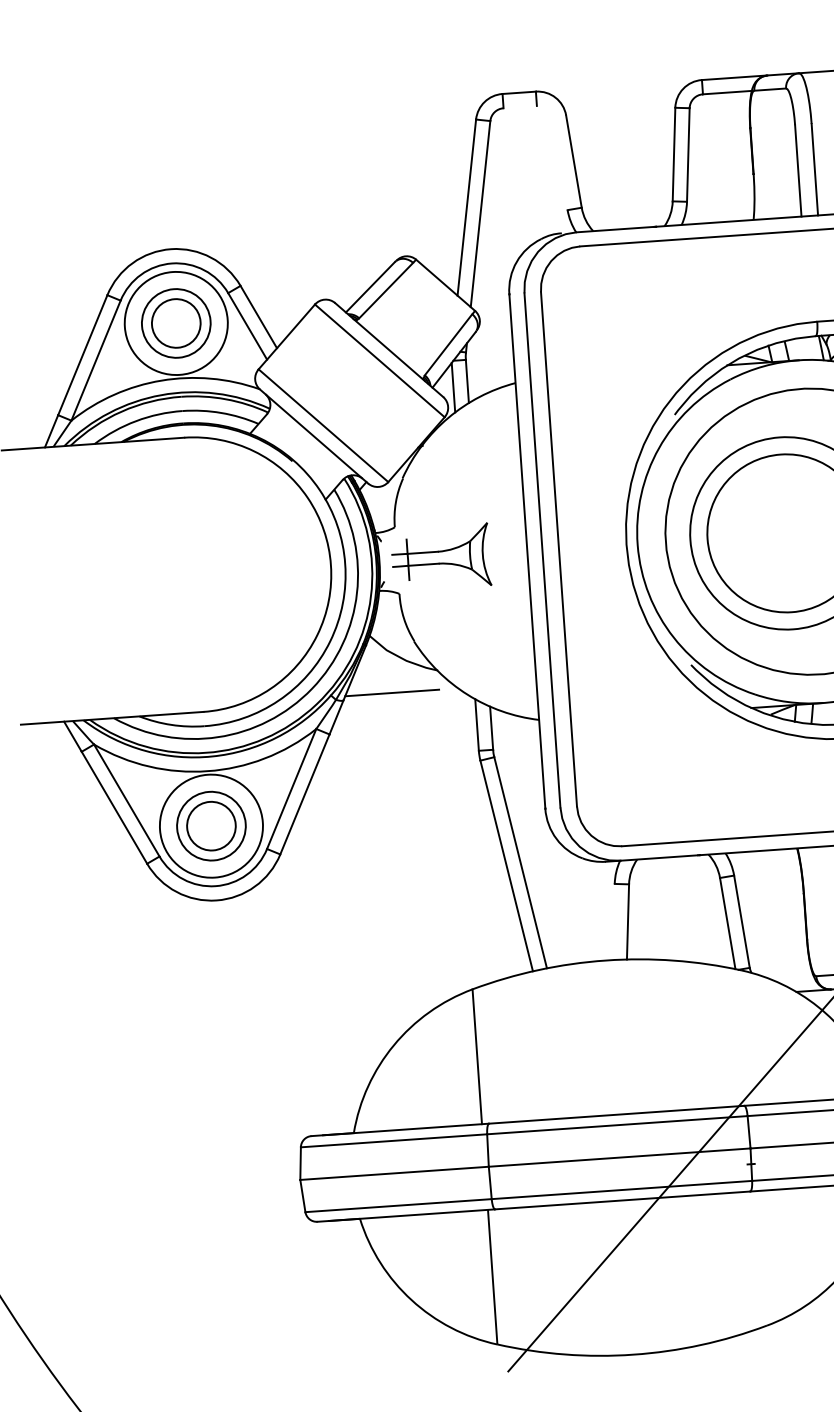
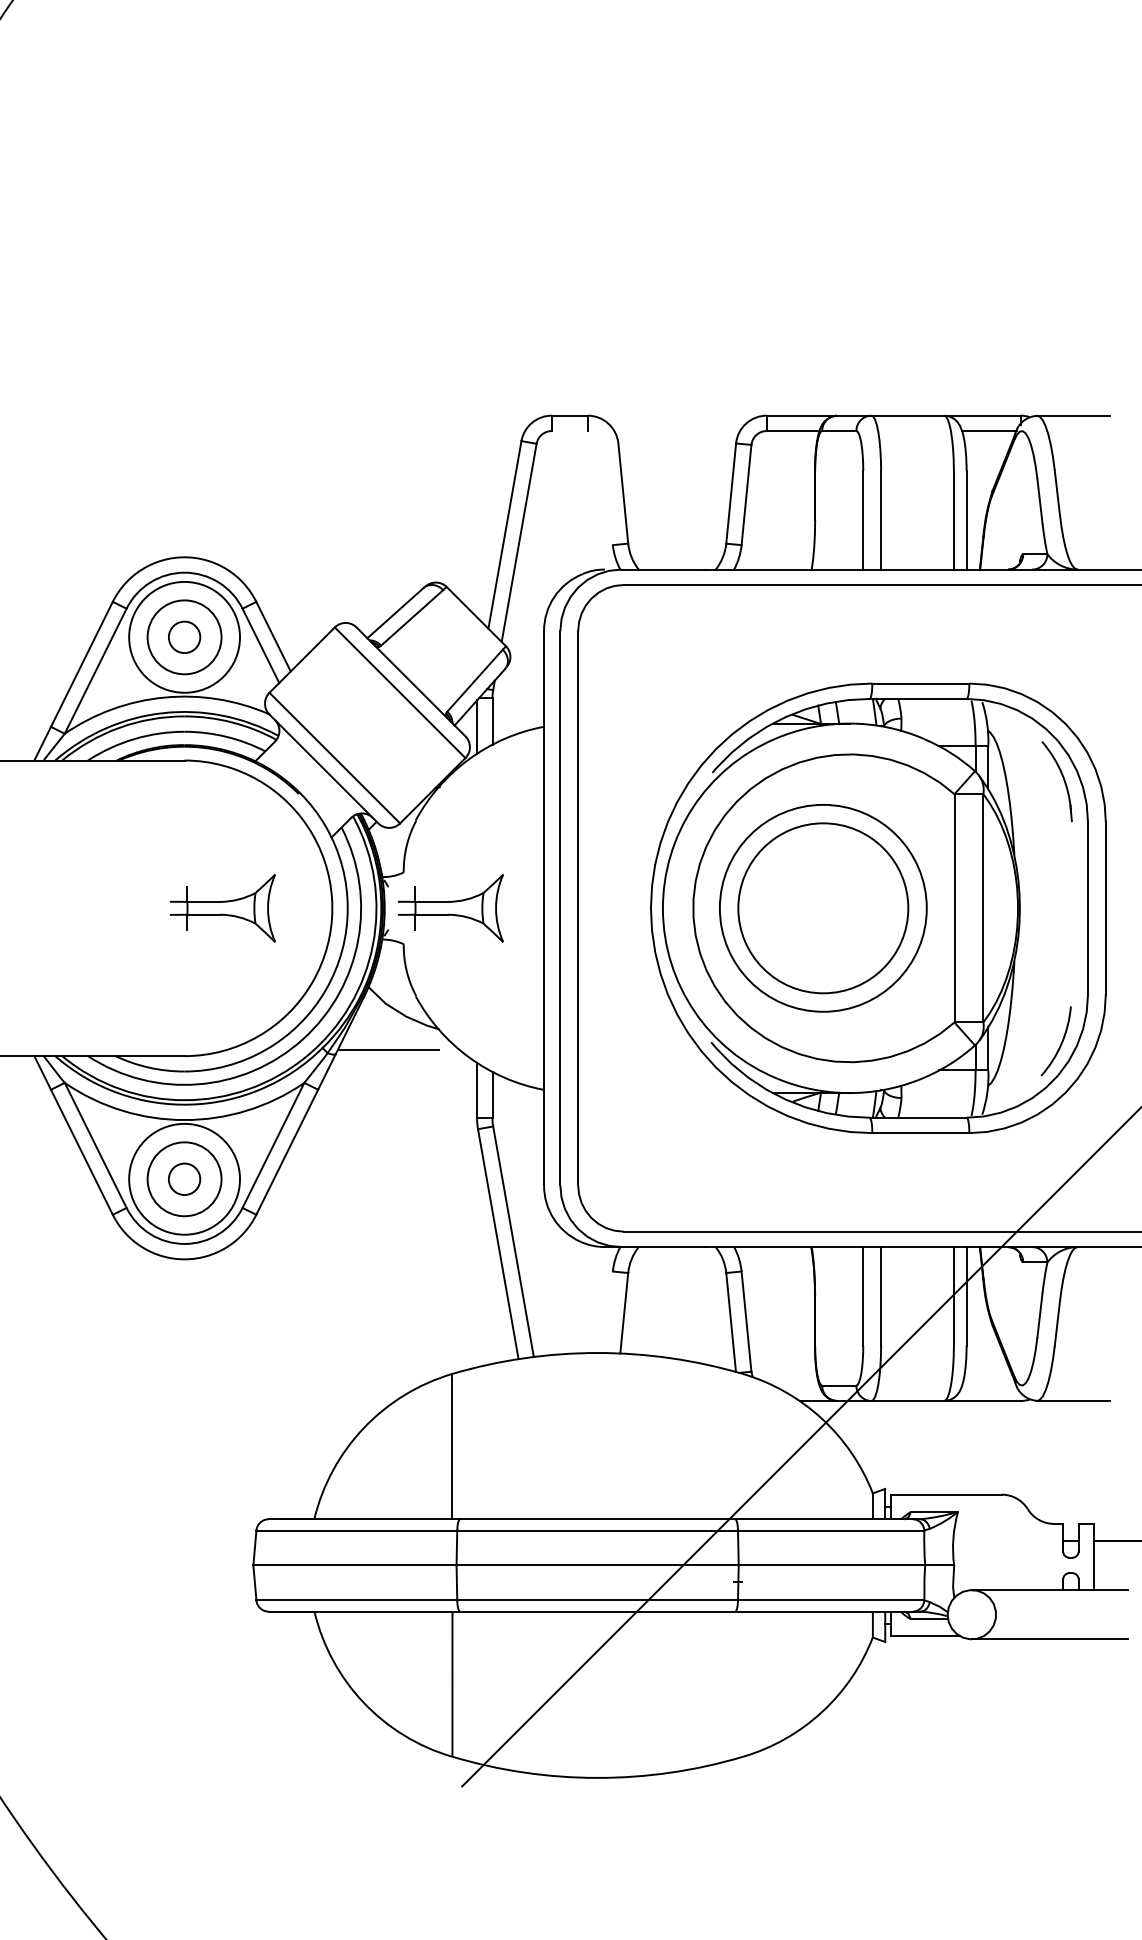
circle: (176, 323) -> (184, 637), size x0.6
part: (229, 572) -> (222, 908), added
circle: (211, 826) -> (184, 1179), size x0.6

